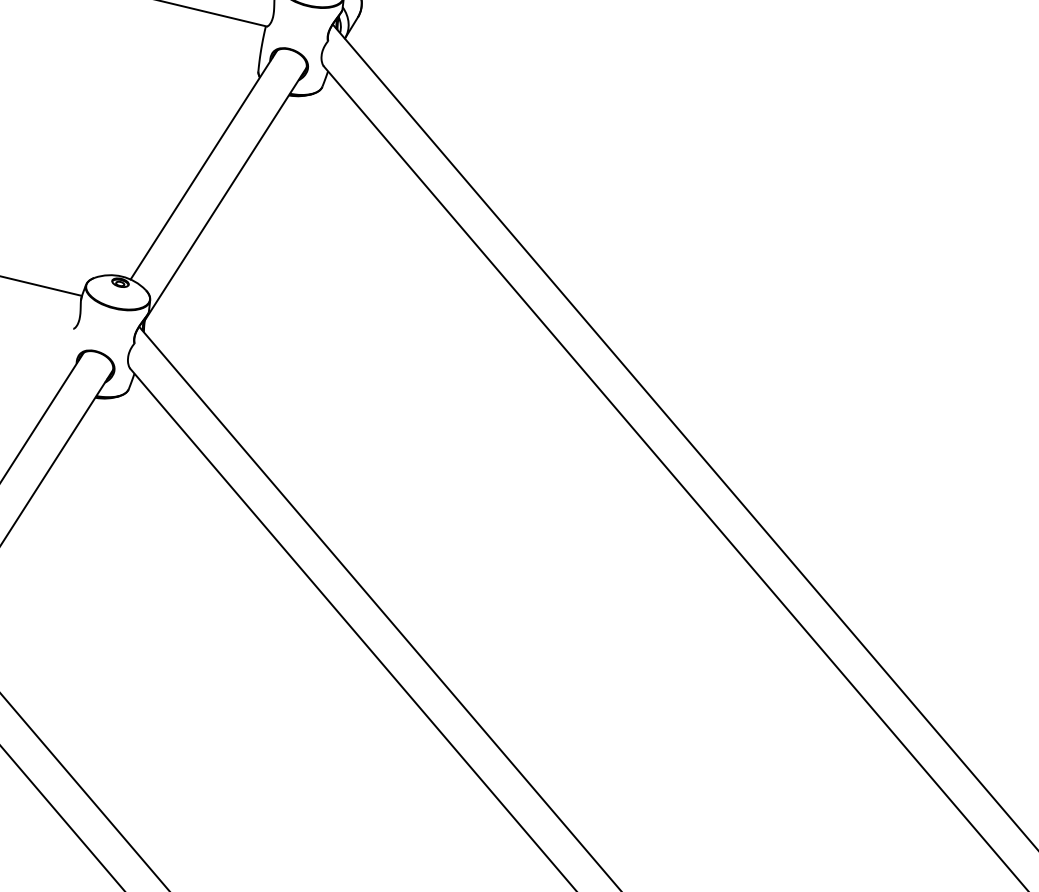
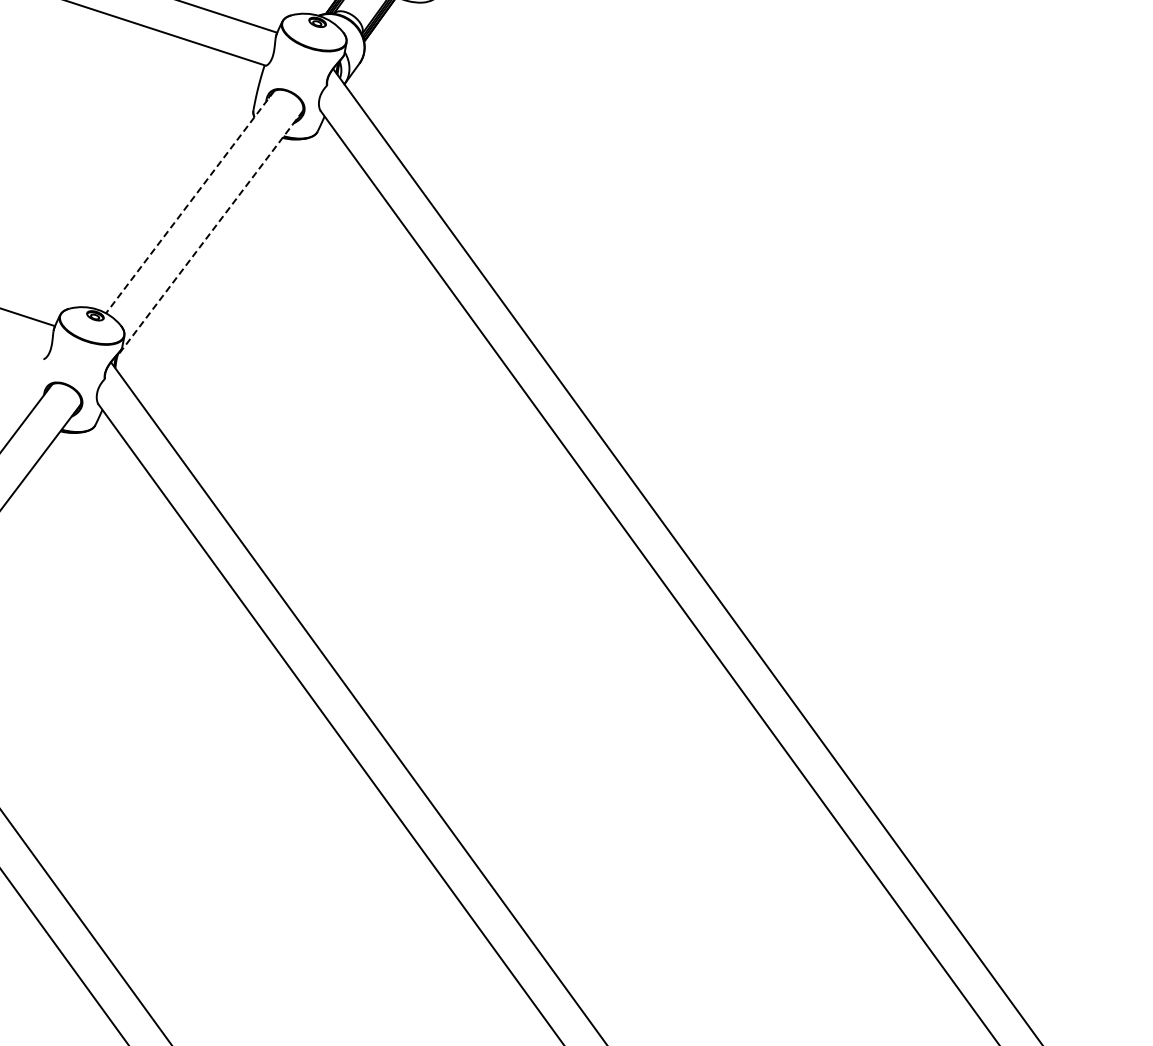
line: (203, 165) -> (189, 202), solid -> dashed
line: (226, 193) -> (210, 233), solid -> dashed

